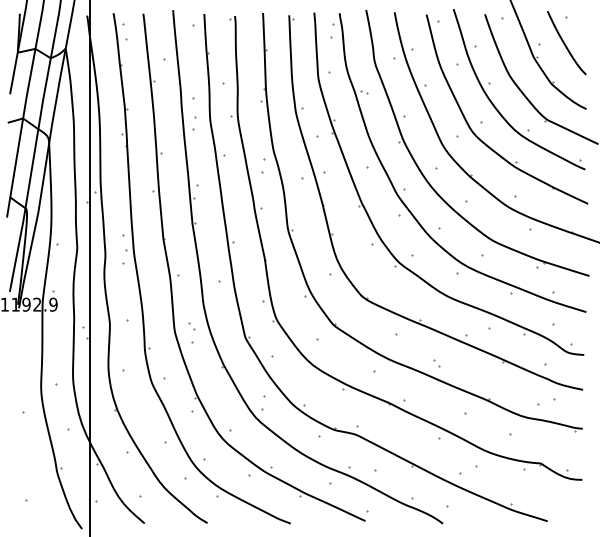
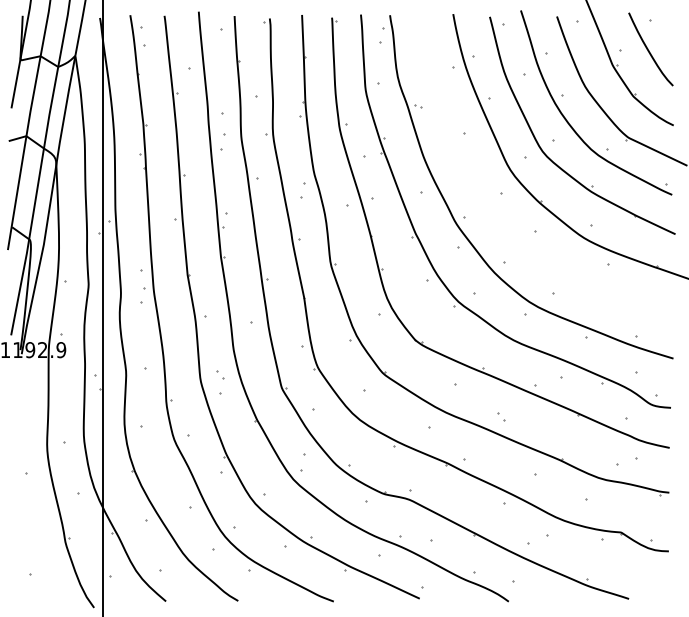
part: (426, 177) -> (489, 204), removed

